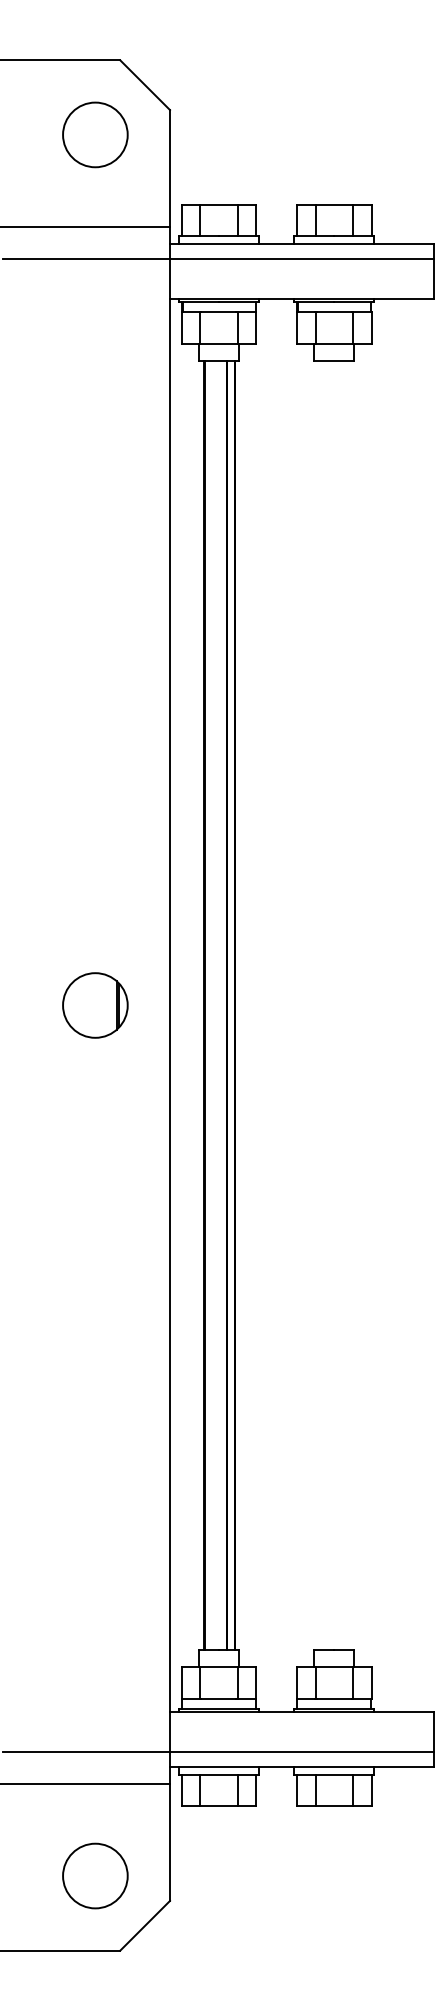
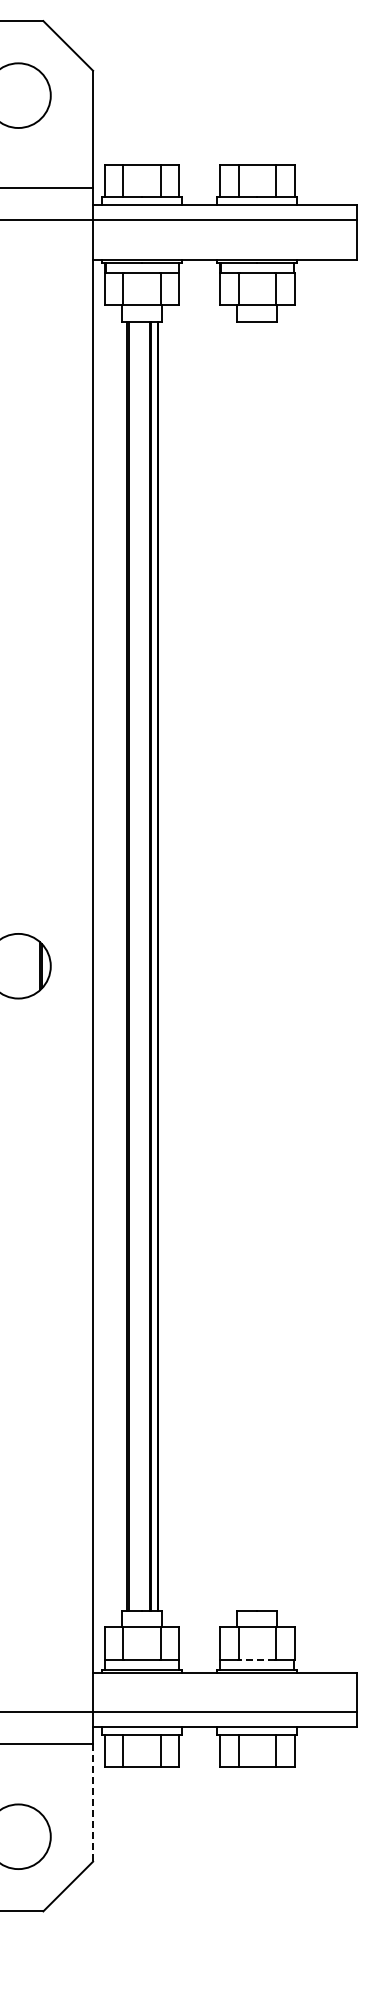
line: (334, 1698) -> (257, 1659), solid -> dashed
line: (170, 1842) -> (93, 1803), solid -> dashed

